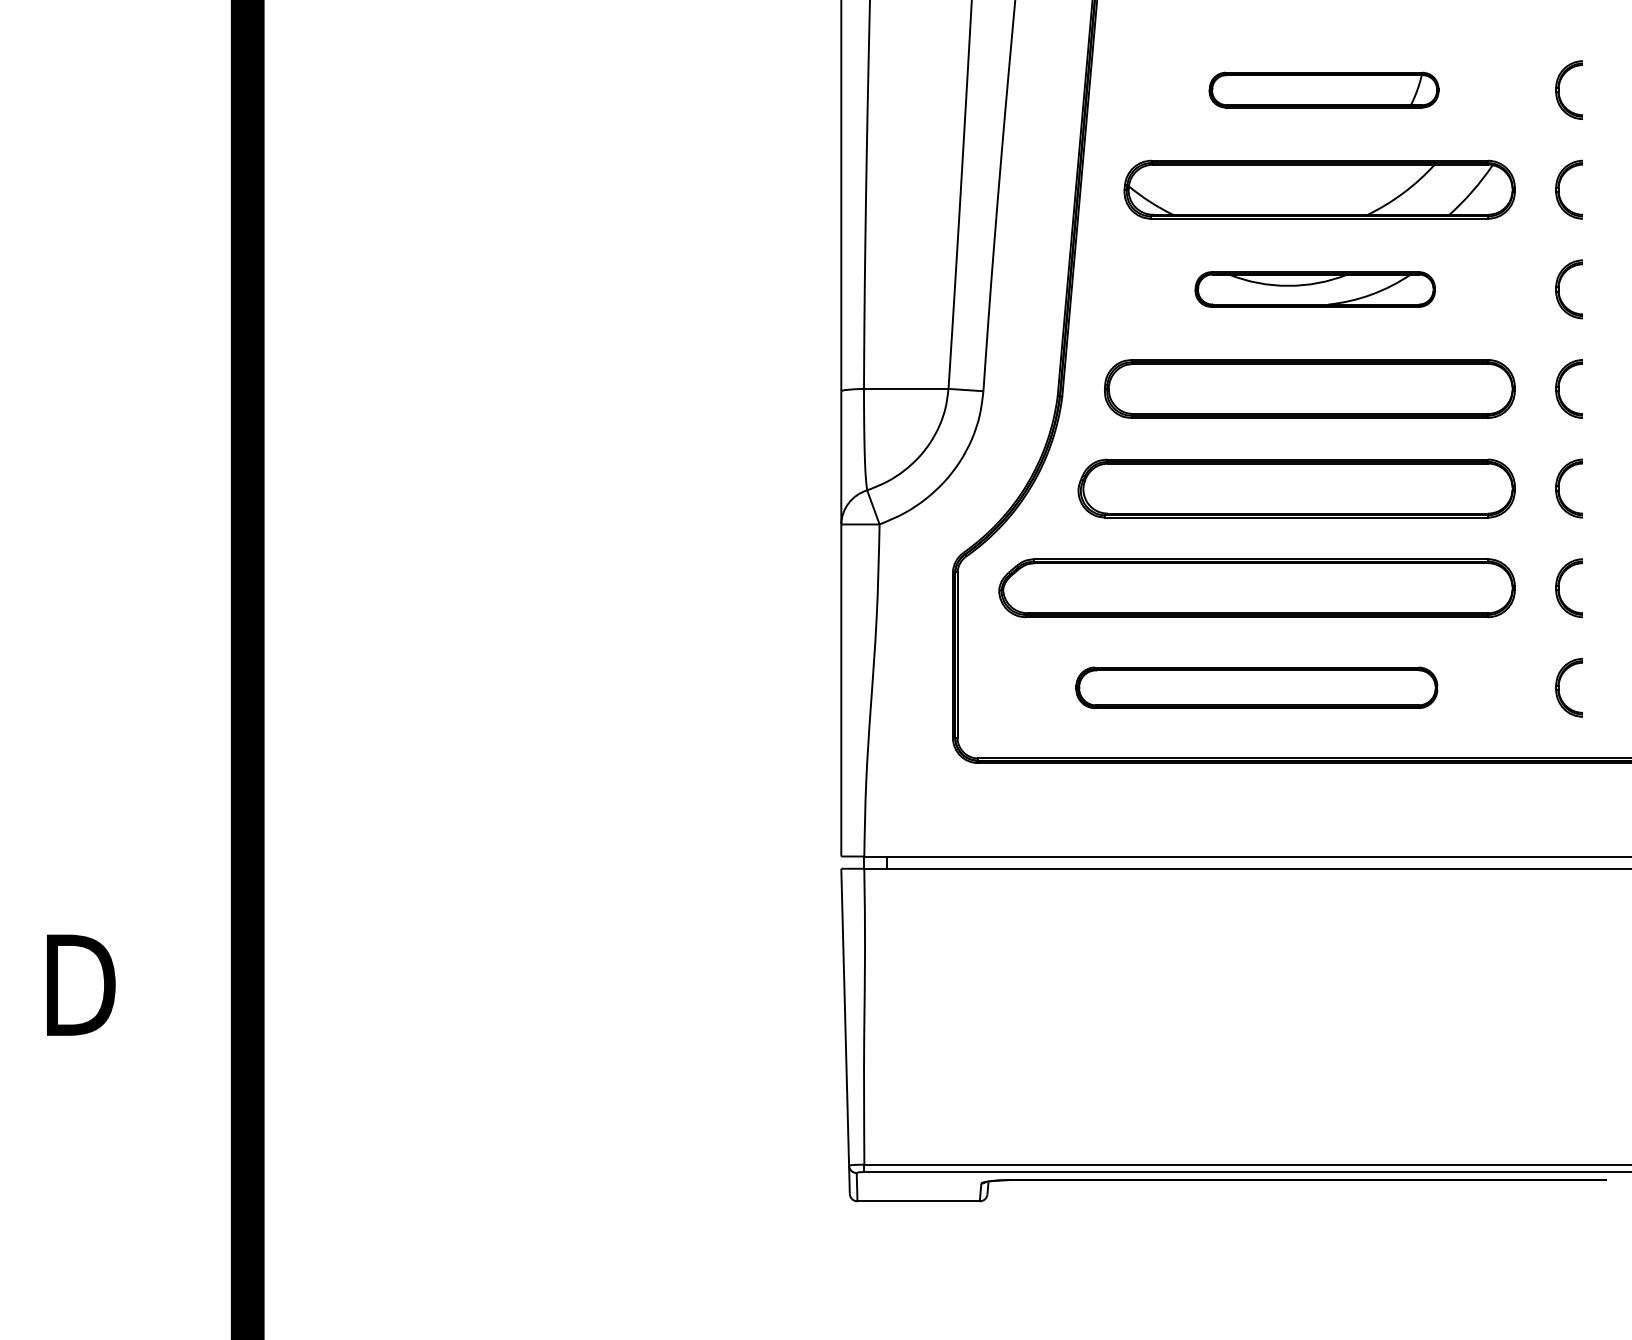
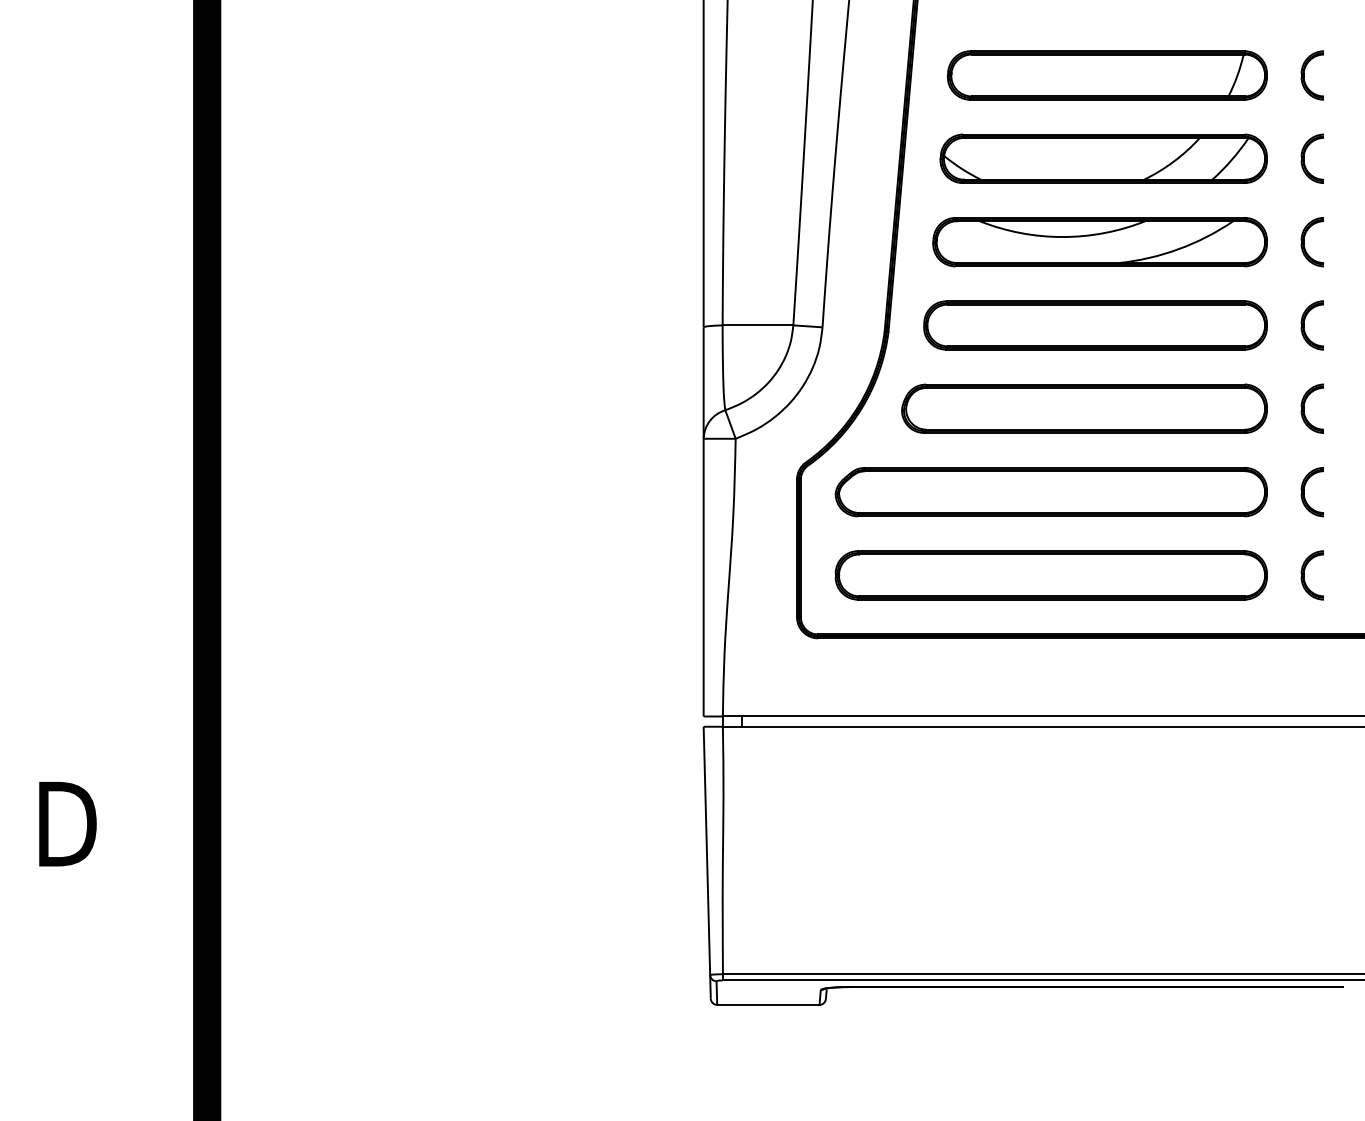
part: (1324, 90) -> (1107, 75), size x1.67
part: (1314, 289) -> (1099, 242), size x1.67
part: (1255, 687) -> (1050, 575), size x1.43

